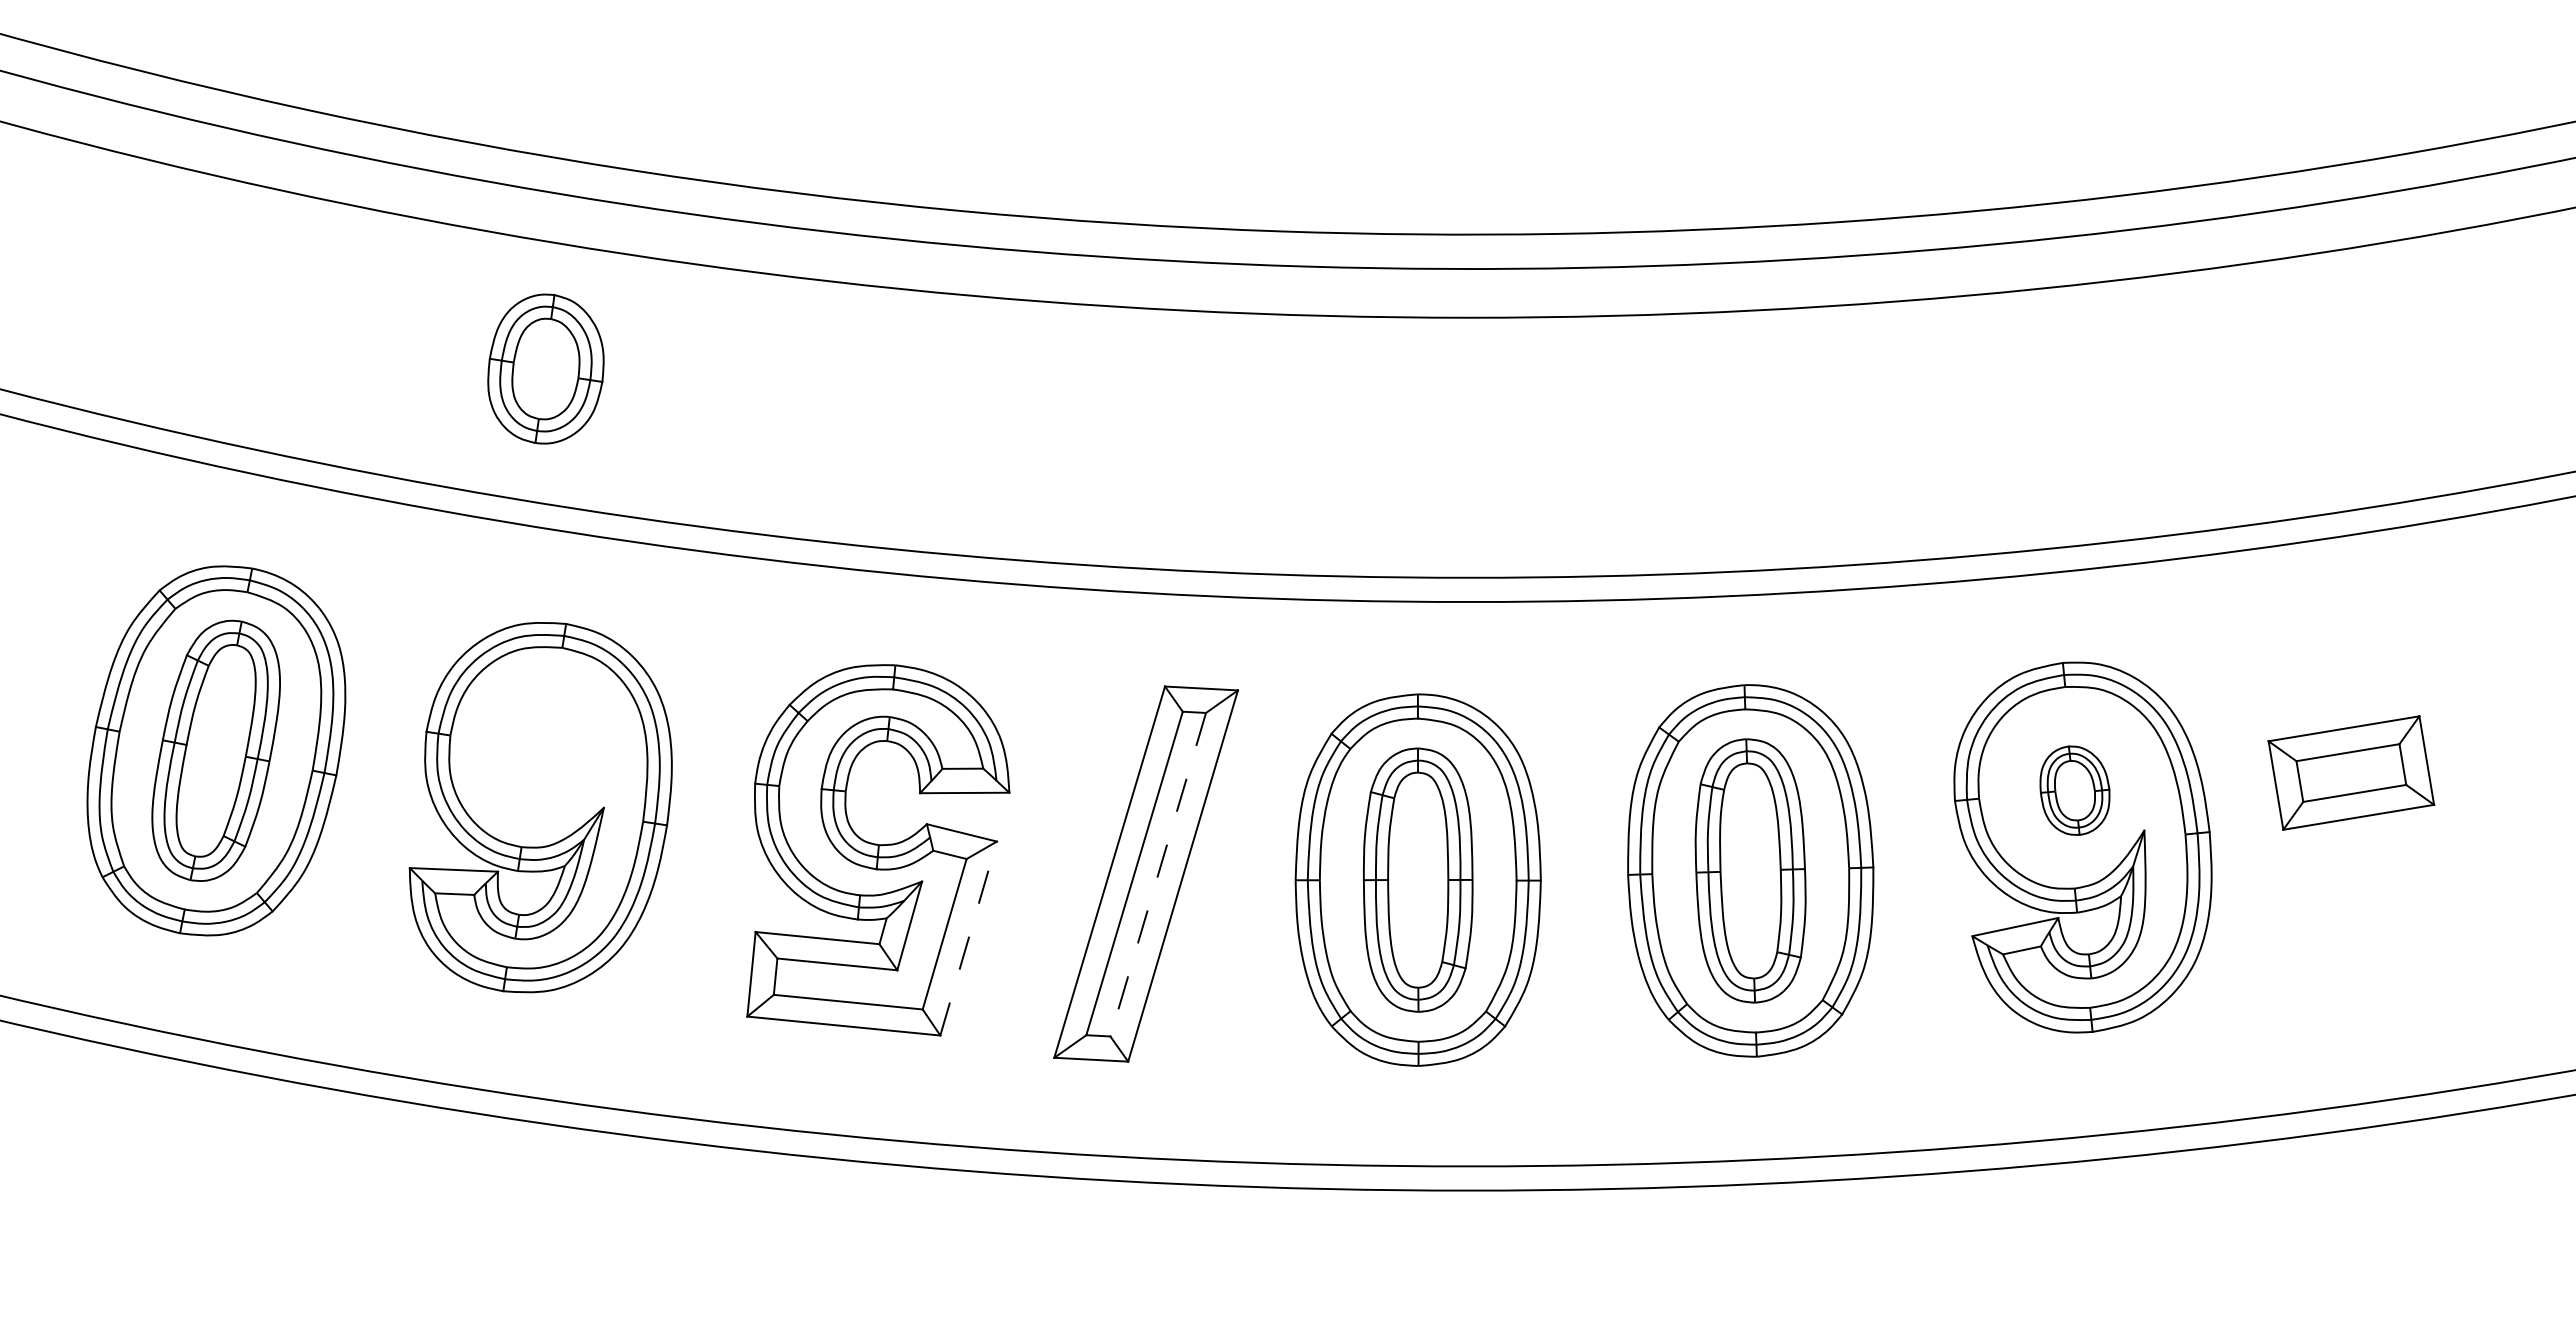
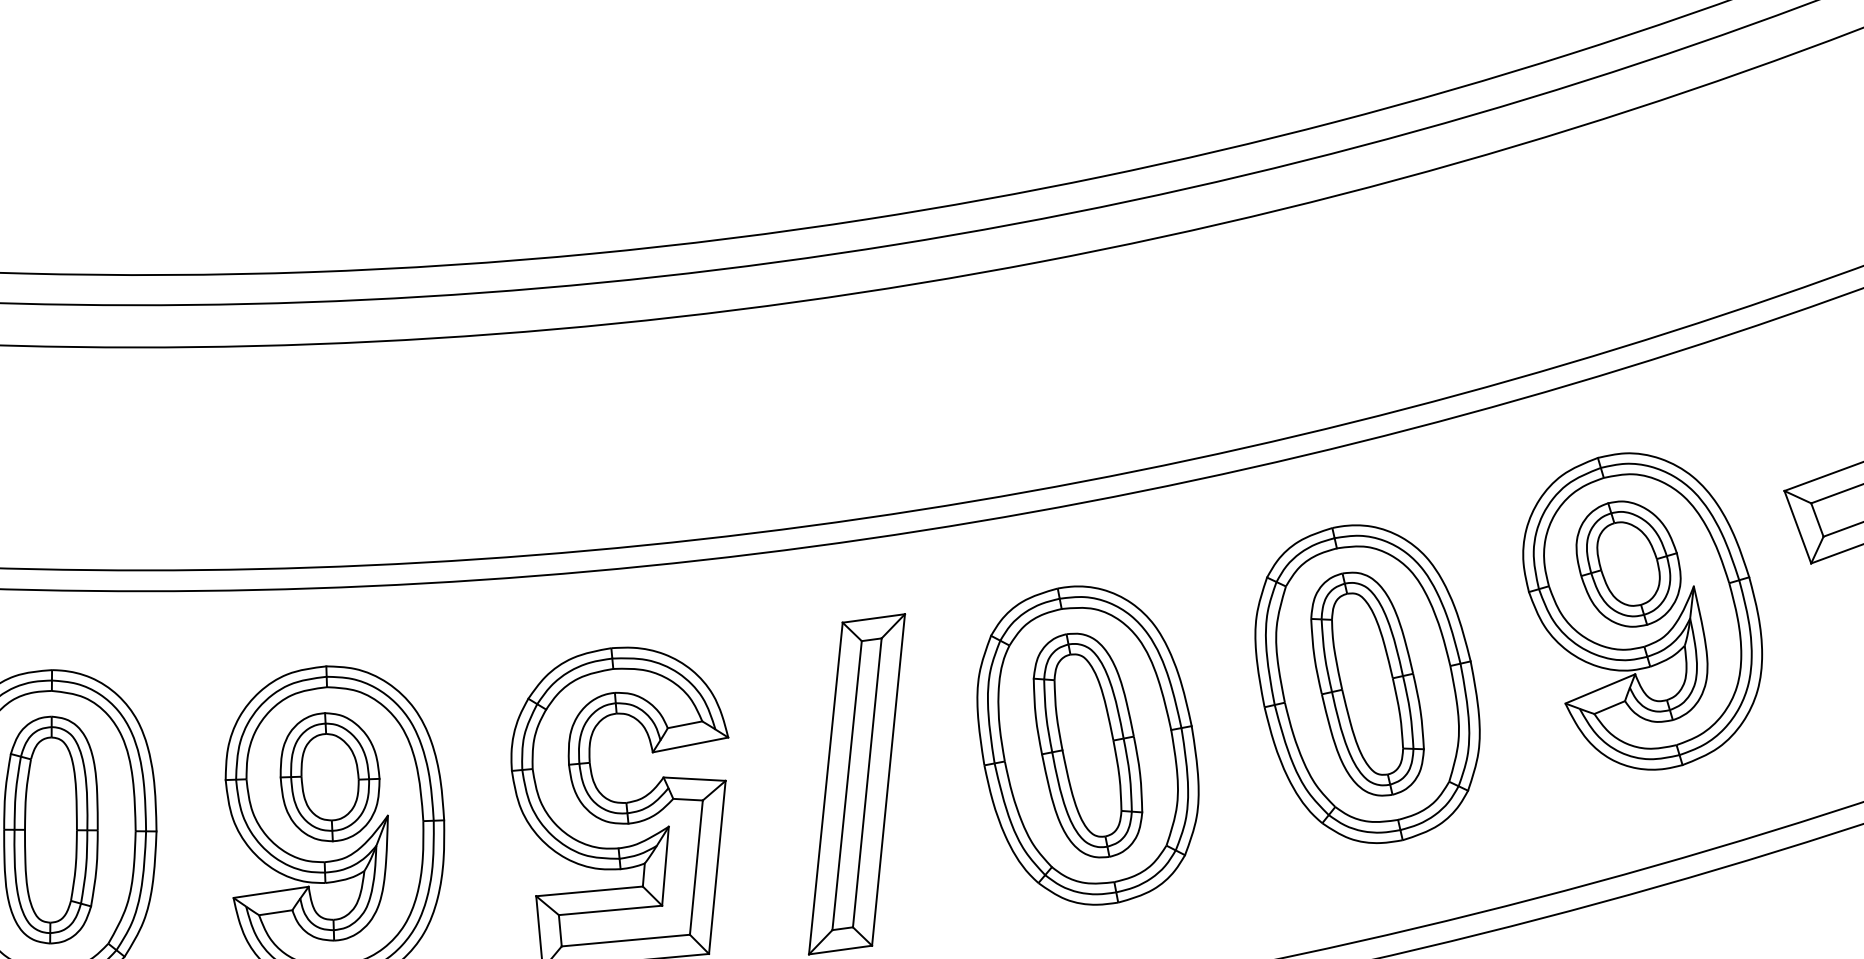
part: (545, 368) -> (329, 776), moved
part: (2074, 790) -> (1628, 563), size x1.67
line: (1158, 874) -> (867, 782), dashed -> solid
line: (968, 938) -> (717, 867), dashed -> solid

